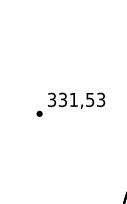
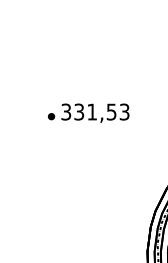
text: (76, 100) -> (95, 112), moved

